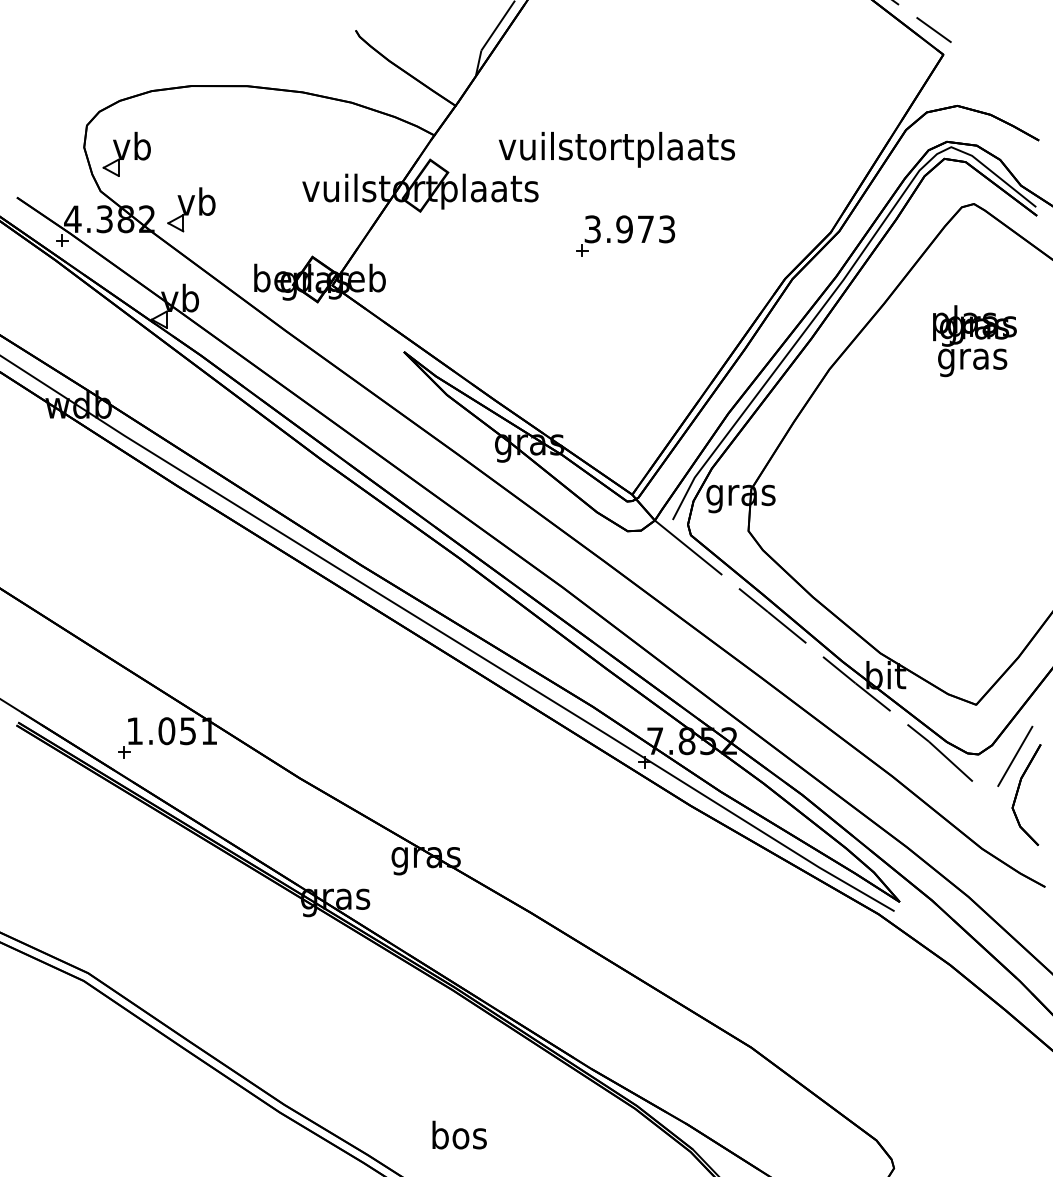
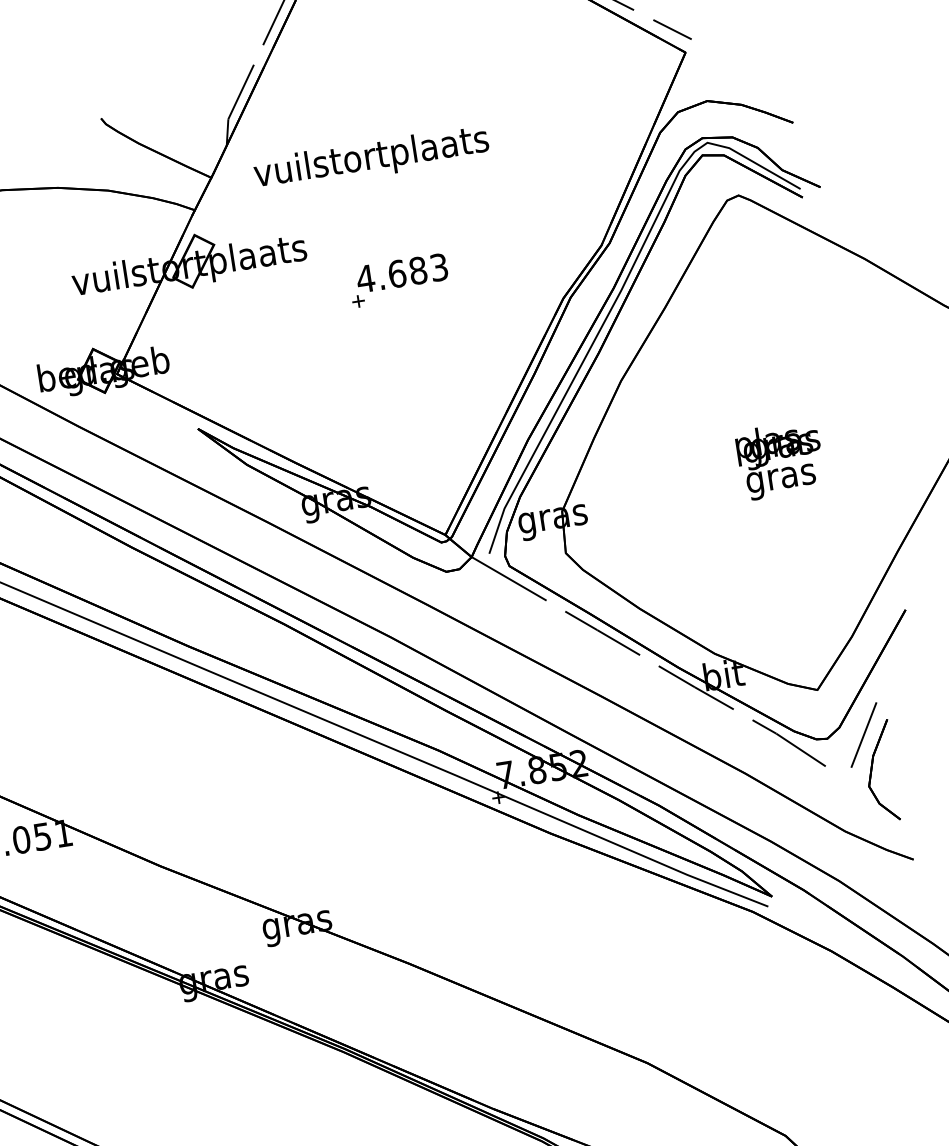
text: (616, 149) -> (371, 158), moved
text: (618, 229) -> (391, 275), 3.973 -> 4.683
text: (974, 341) -> (780, 460), moved

